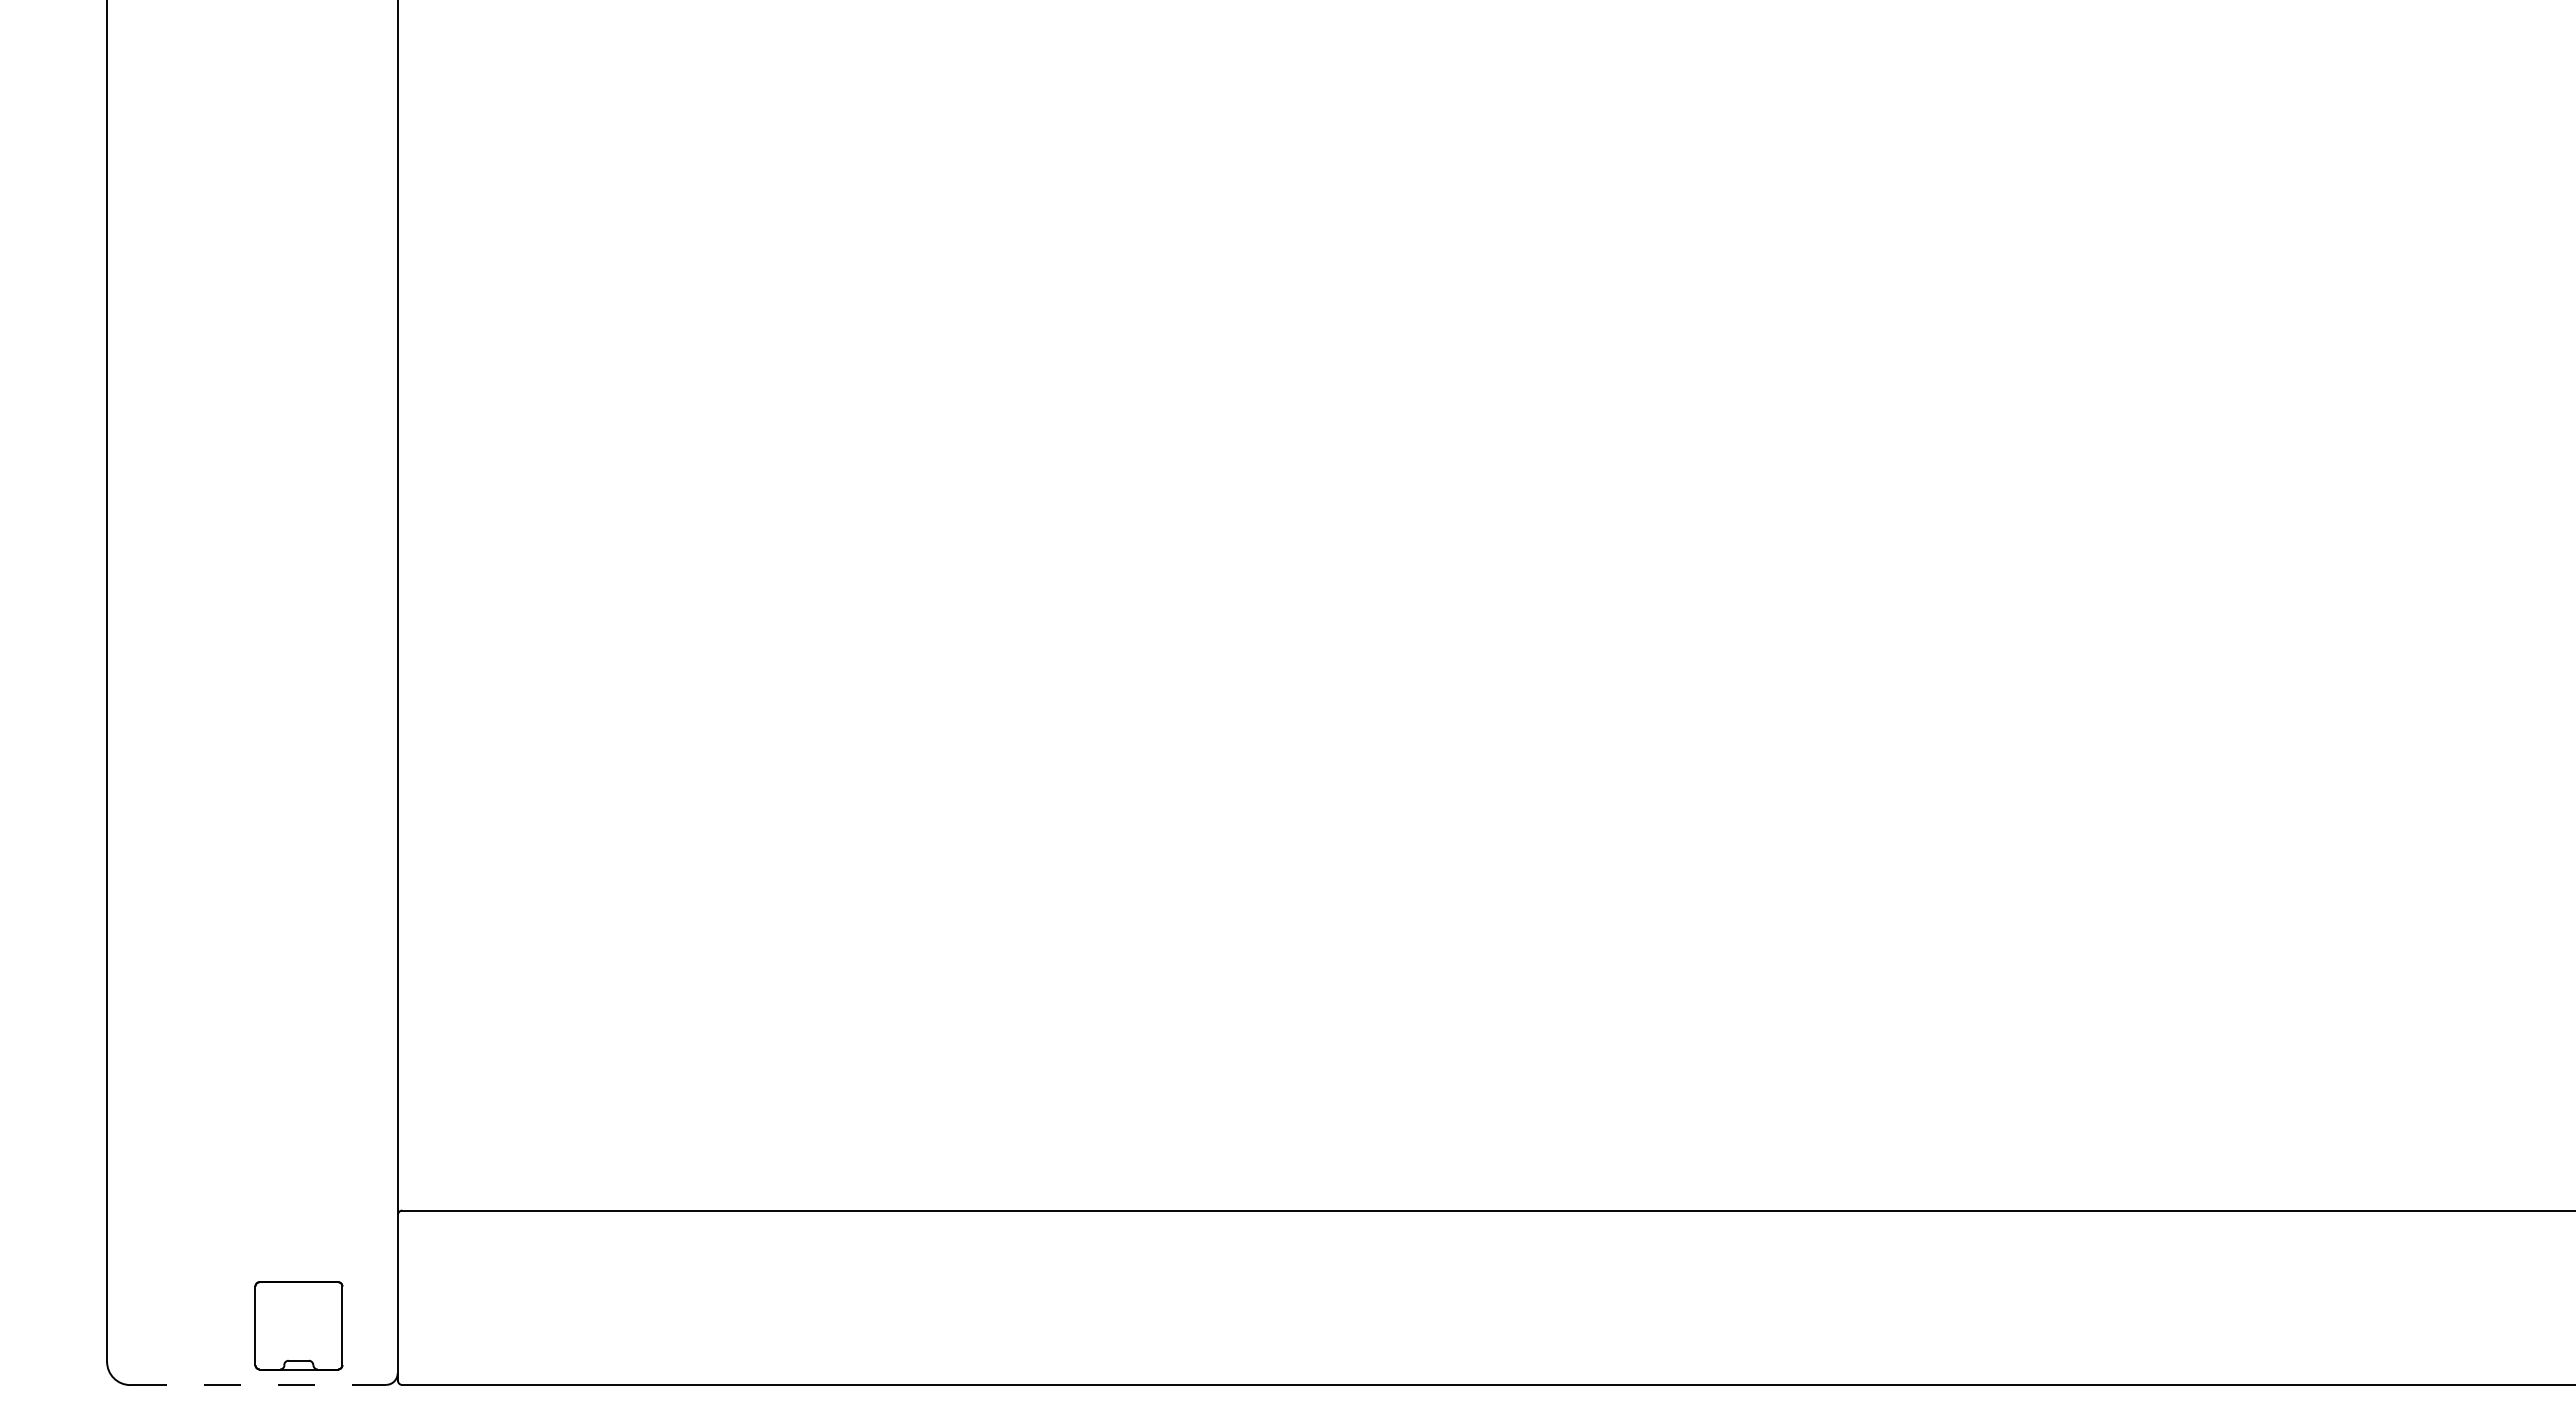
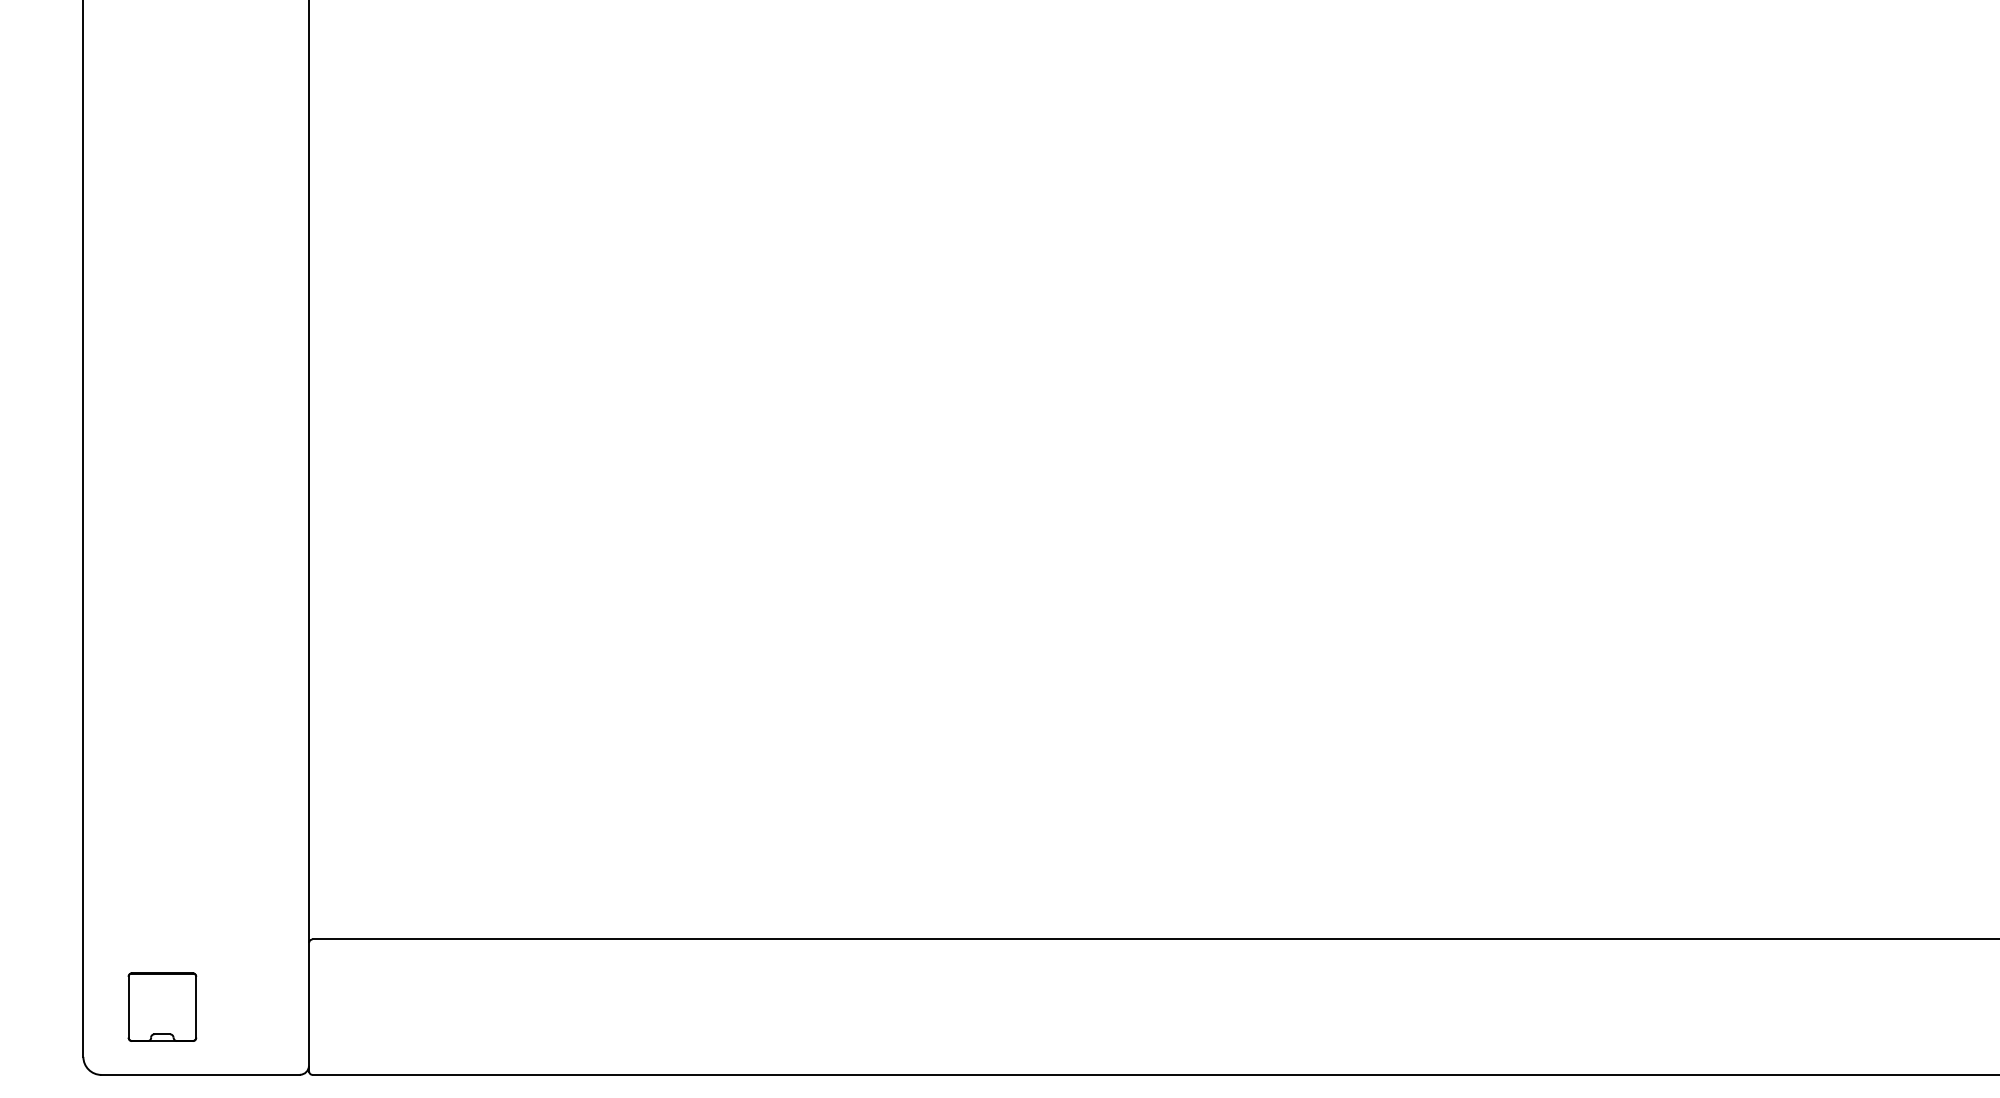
part: (298, 1325) -> (162, 1006), moved
line: (258, 1385) -> (200, 1075), dashed -> solid

